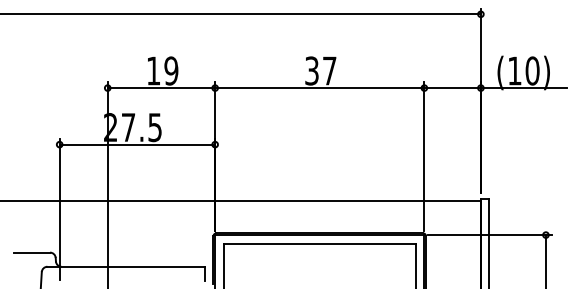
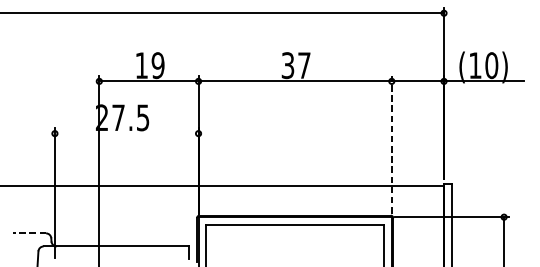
line: (137, 144) -> (126, 133), removed
line: (424, 156) -> (391, 144), solid -> dashed
line: (32, 252) -> (29, 233), solid -> dashed

